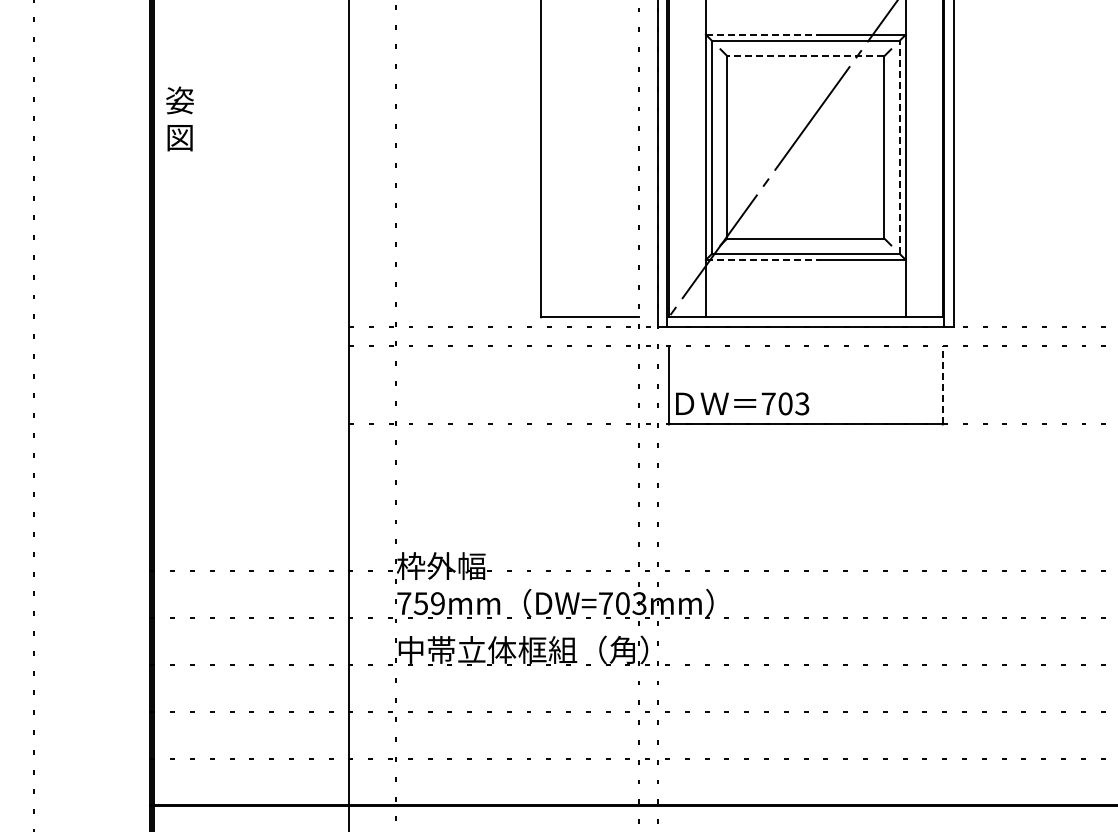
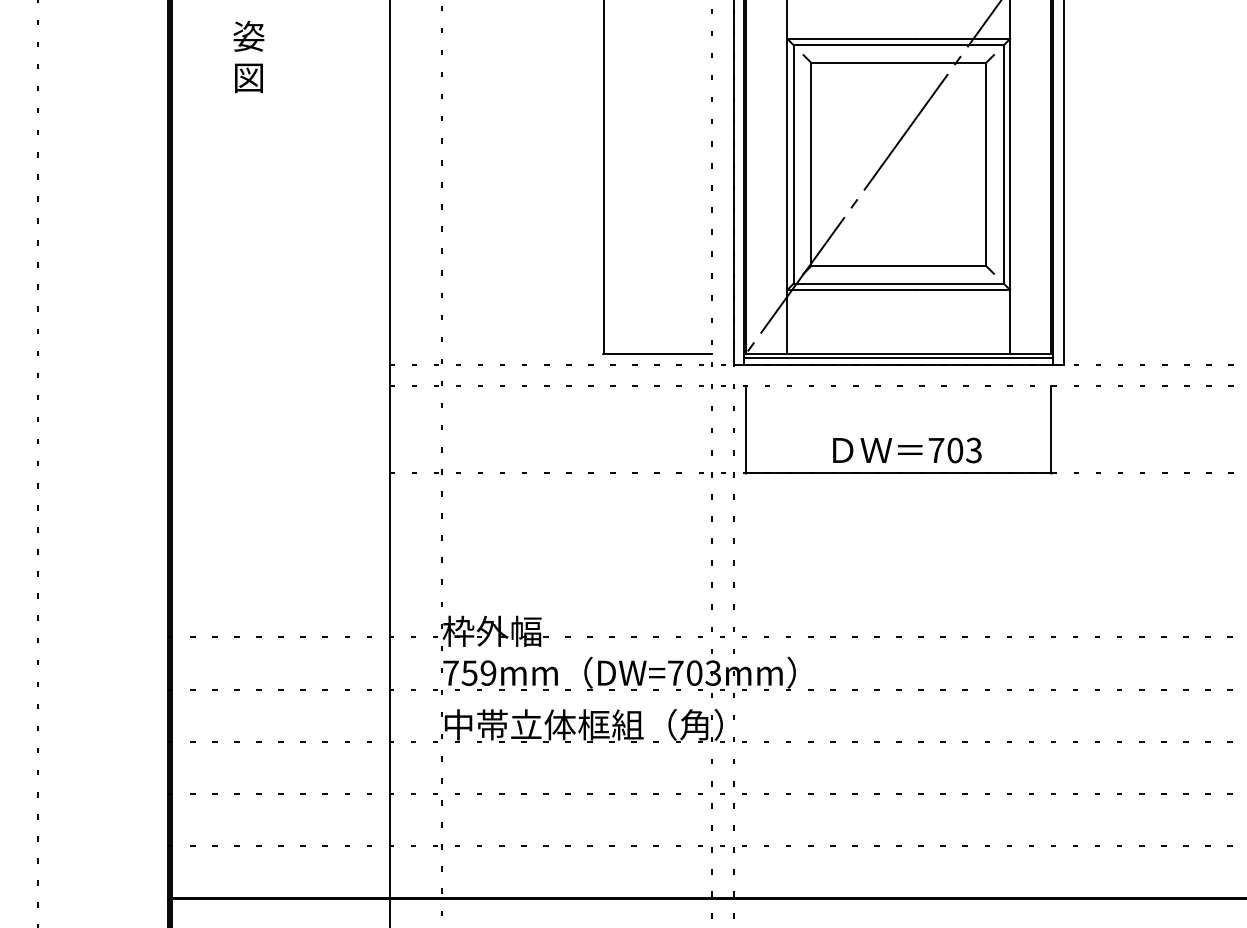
line: (763, 34) -> (851, 38), dashed -> solid
line: (805, 56) -> (898, 63), dashed -> solid
text: (179, 118) -> (248, 56), moved
line: (899, 147) -> (1003, 164), dashed -> solid
line: (763, 259) -> (851, 289), dashed -> solid
line: (805, 321) -> (898, 358), added
line: (942, 385) -> (1051, 429), dashed -> solid
text: (742, 403) -> (907, 450), moved

